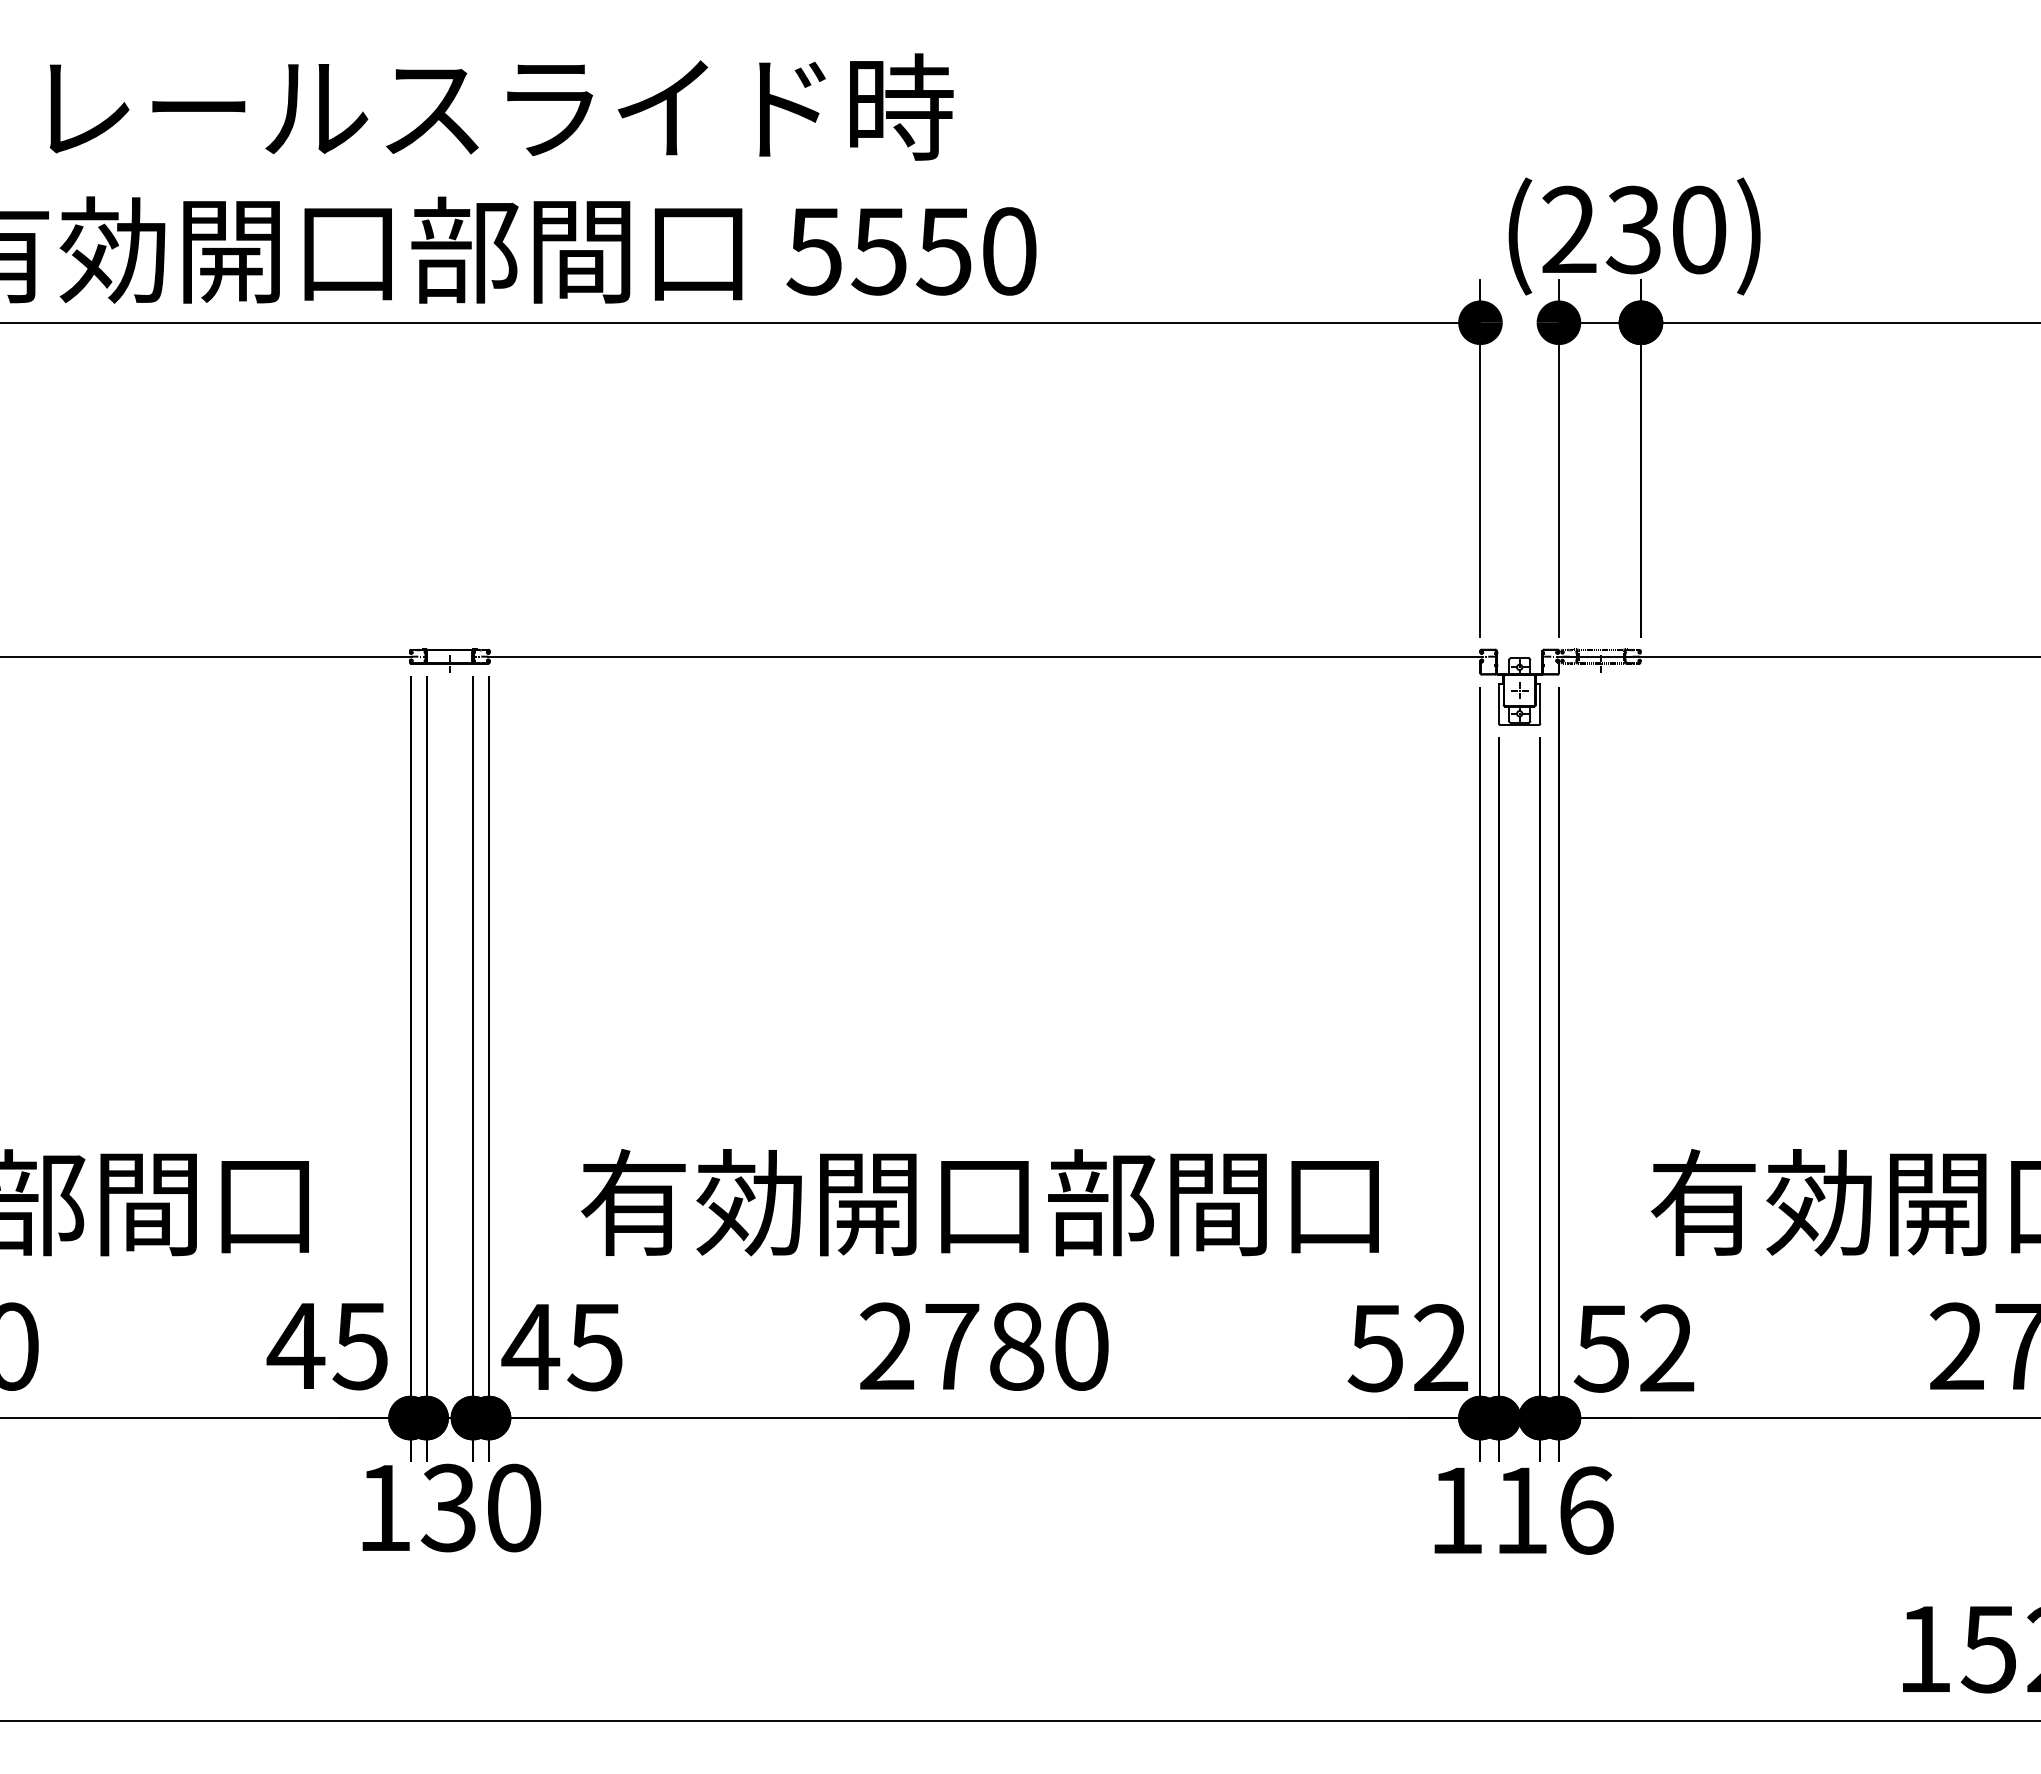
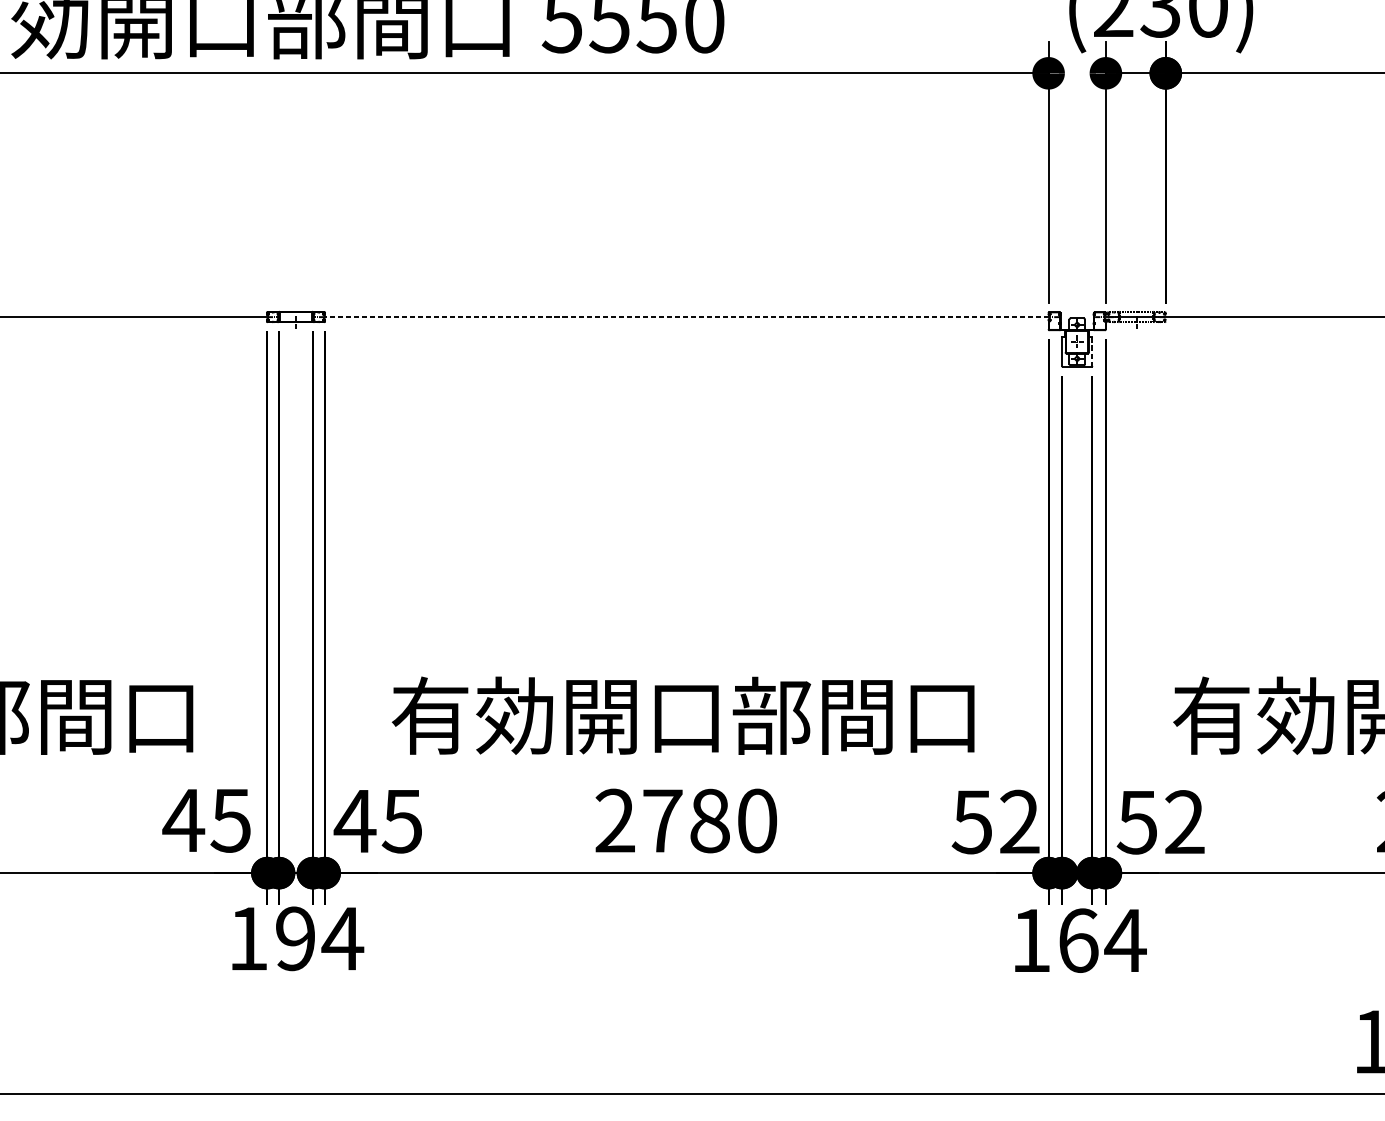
line: (984, 656) -> (686, 317), solid -> dashed
line: (1540, 704) -> (1092, 352), solid -> dashed
text: (481, 1507) -> (319, 938), 130 -> 194
text: (1555, 1510) -> (1103, 940), 116 -> 164

